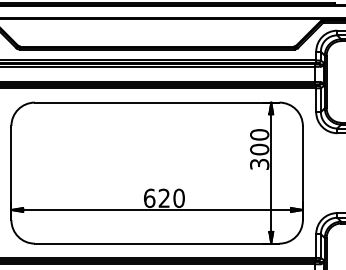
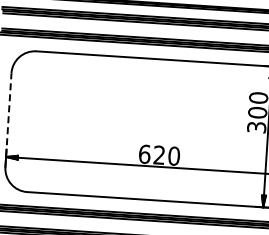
line: (11, 172) -> (8, 119), solid -> dashed

